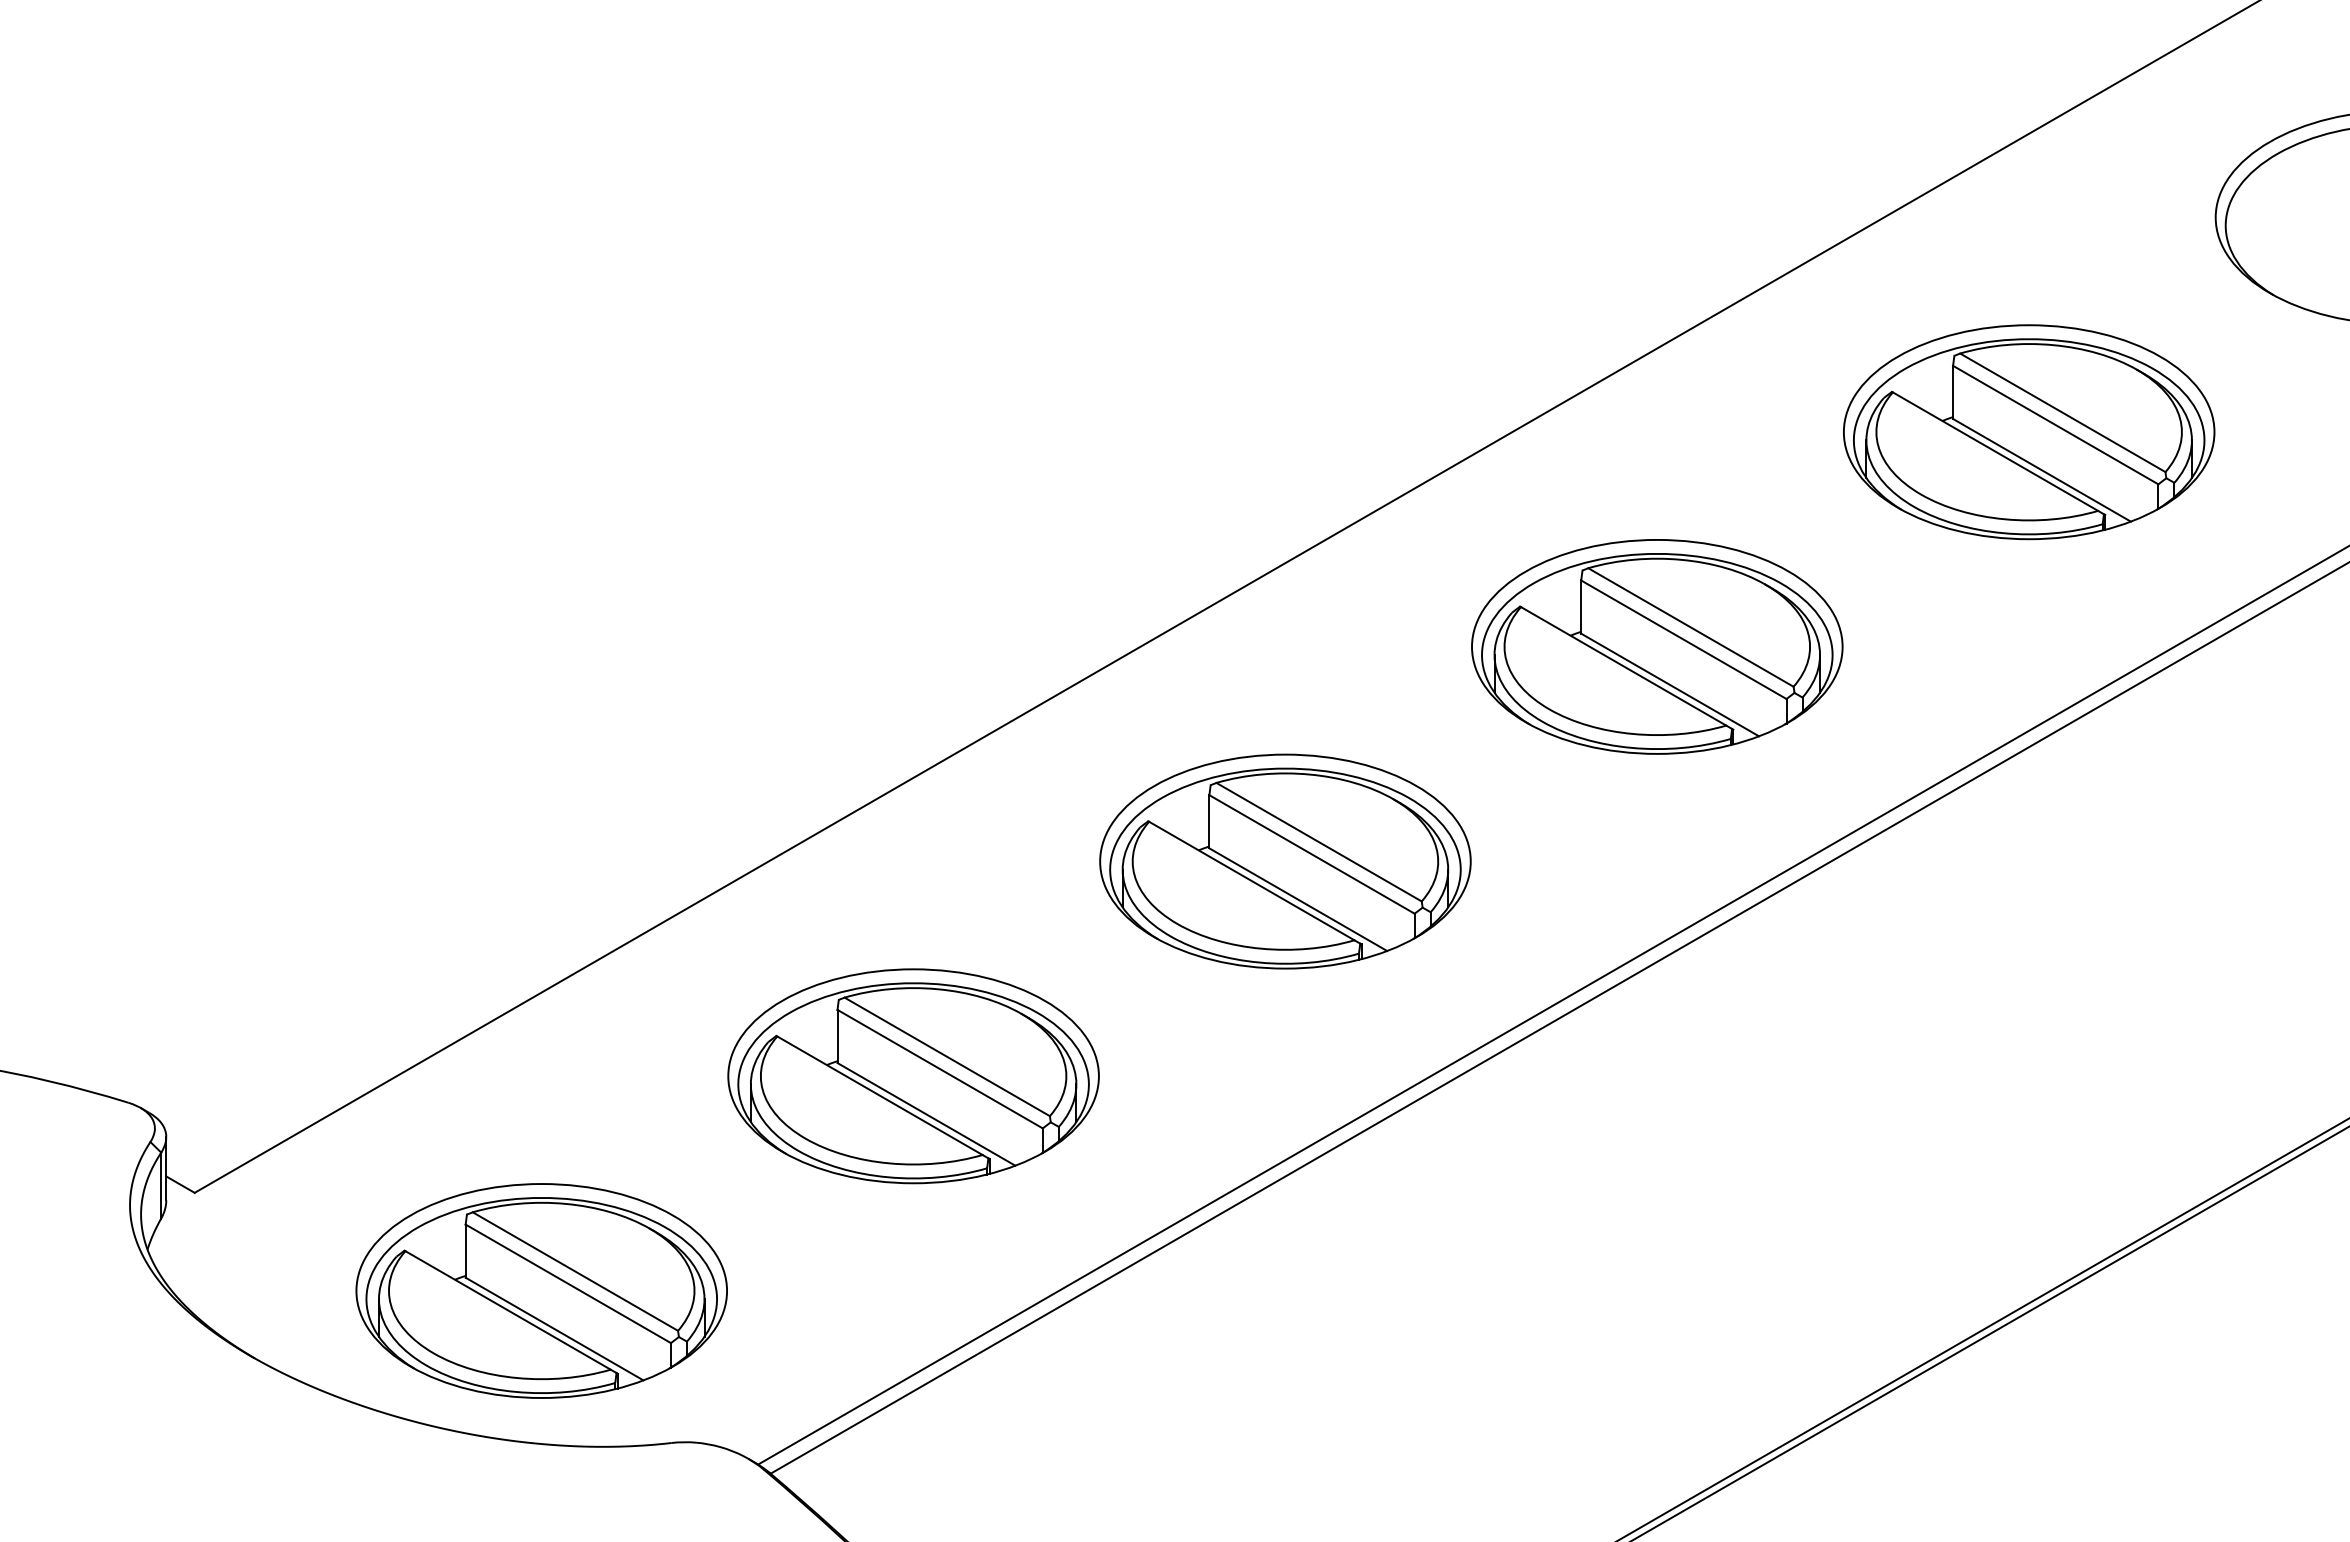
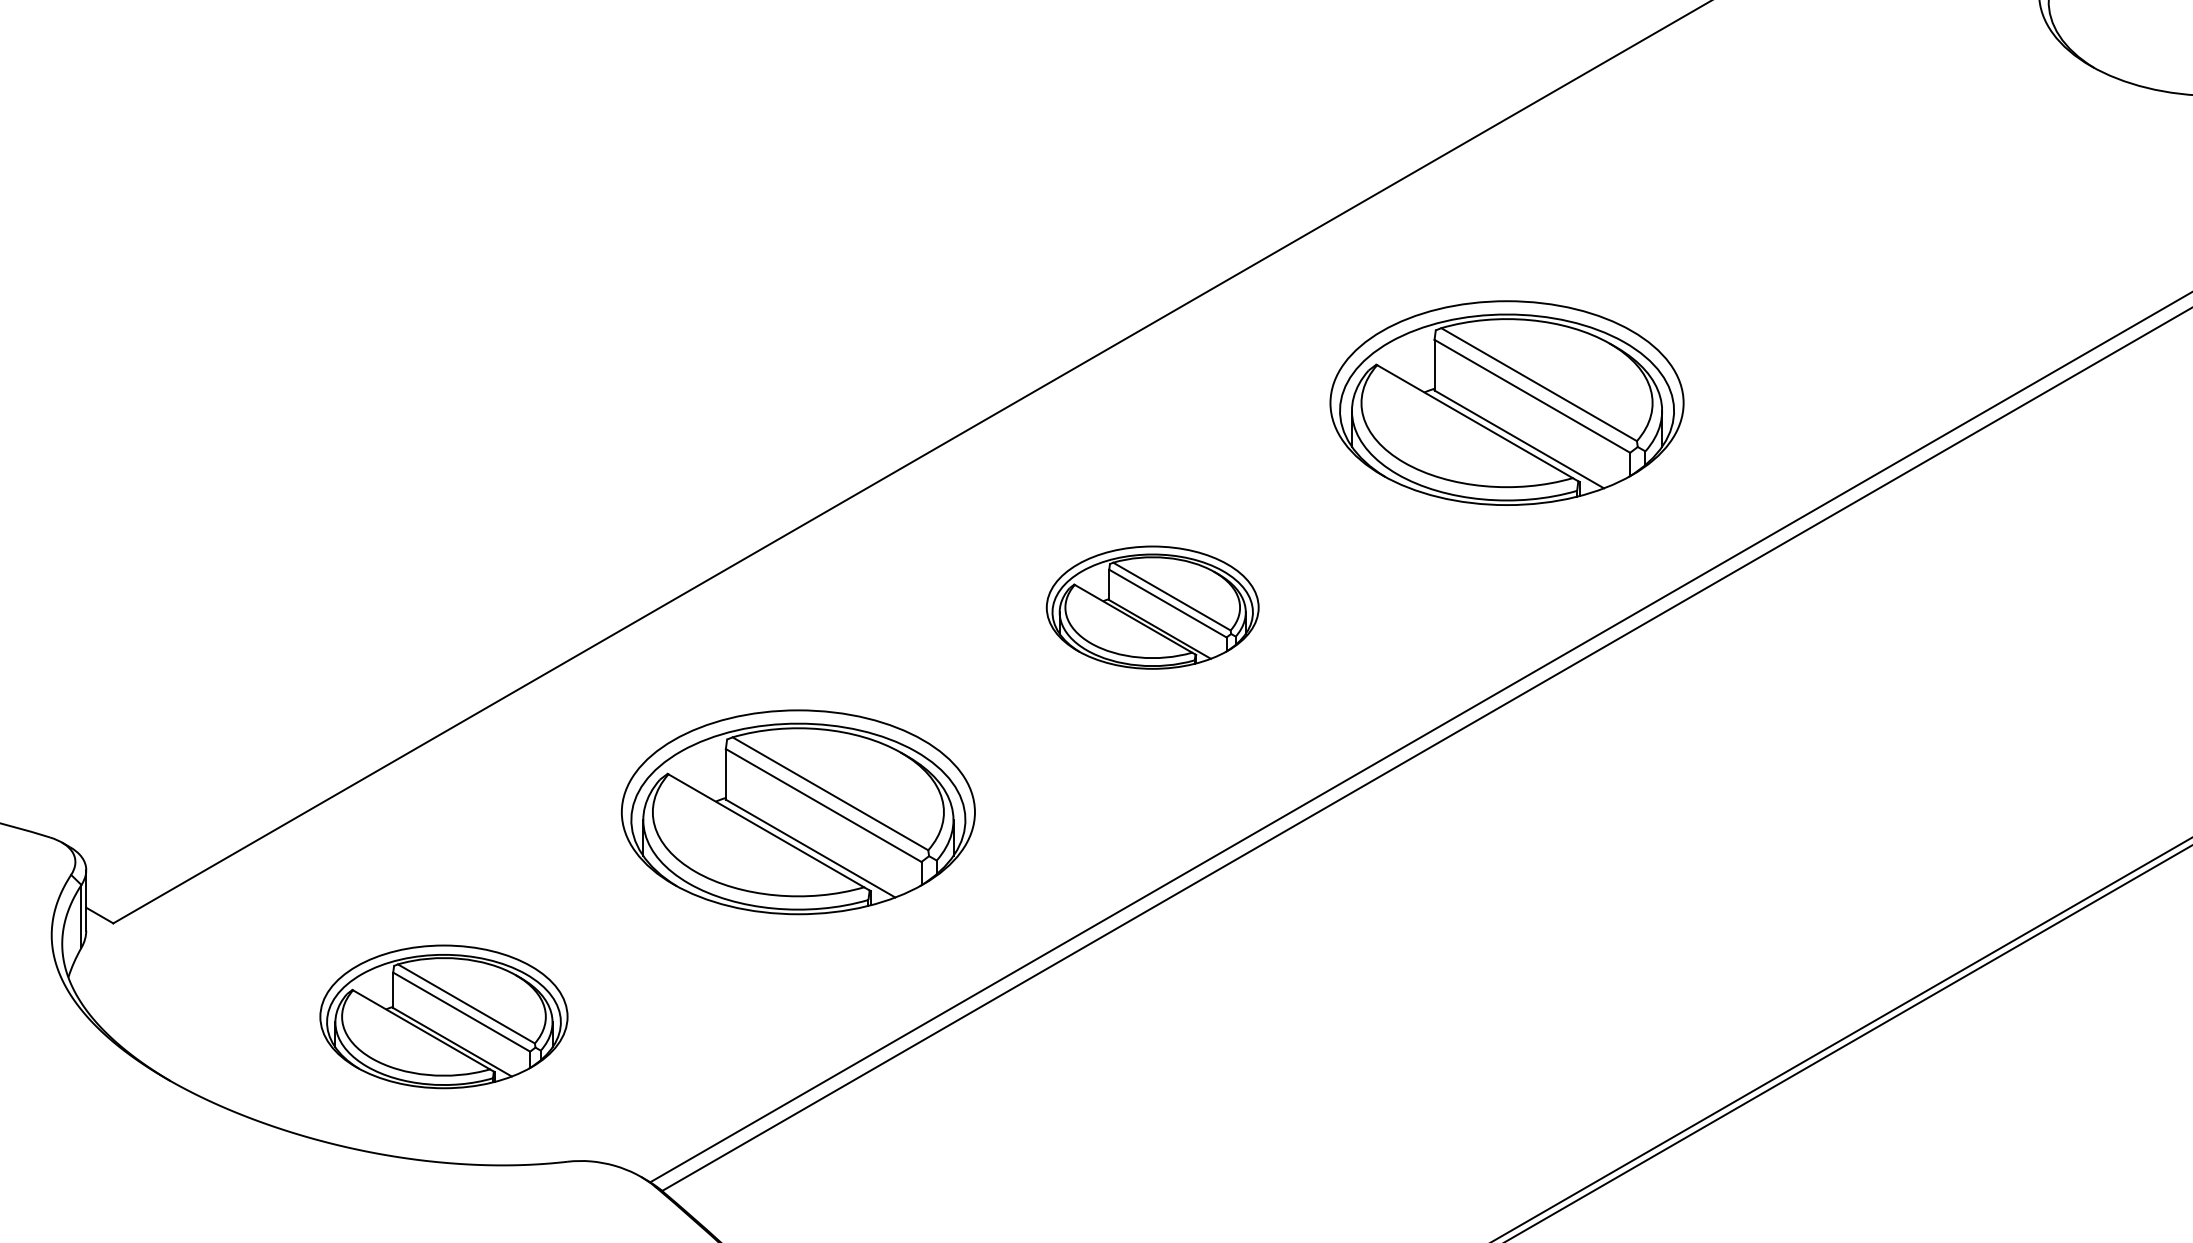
part: (2029, 432) -> (1861, 198), removed
part: (1285, 861) -> (1152, 607), size x0.6
part: (541, 1290) -> (443, 1016), size x0.7

